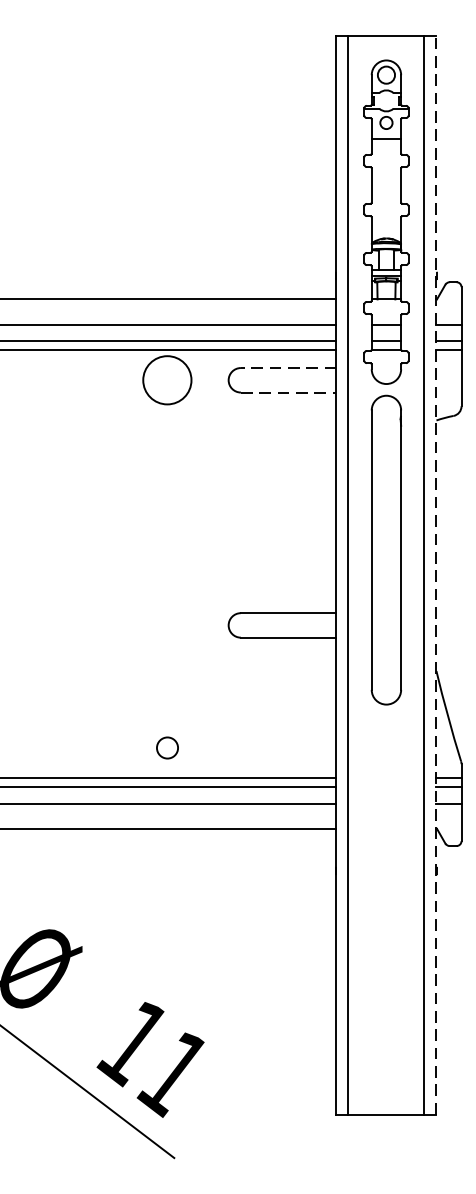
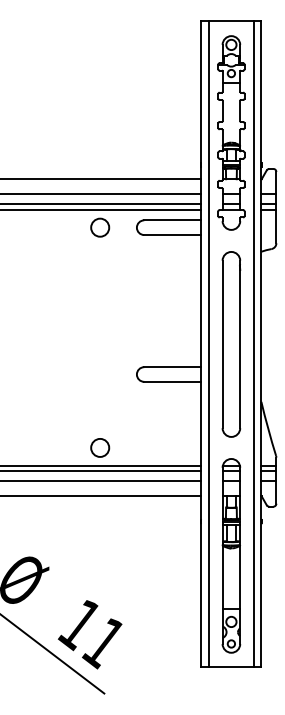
line: (288, 368) -> (172, 220), dashed -> solid
circle: (167, 379) -> (100, 227), size x0.62
line: (288, 393) -> (172, 235), dashed -> solid
part: (386, 550) -> (231, 344), moved
line: (436, 573) -> (261, 343), dashed -> solid
circle: (167, 747) -> (100, 447), size x1.43
part: (386, 927) -> (231, 555), added

